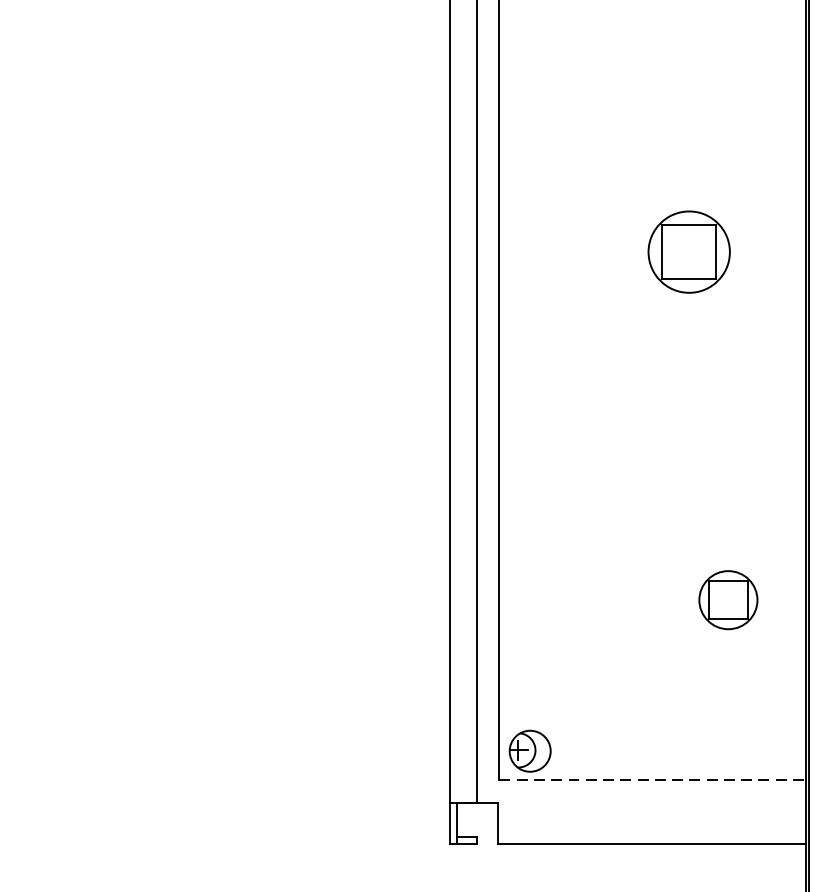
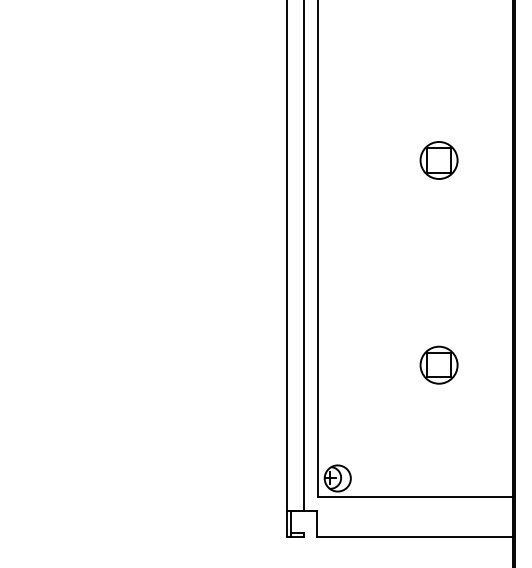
part: (688, 252) -> (438, 160), size x0.71
part: (727, 599) -> (438, 364), moved
line: (652, 779) -> (415, 496), dashed -> solid

